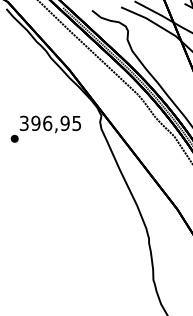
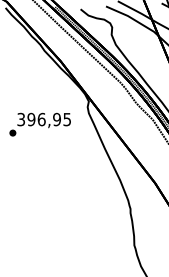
text: (45, 128) -> (39, 124), moved

